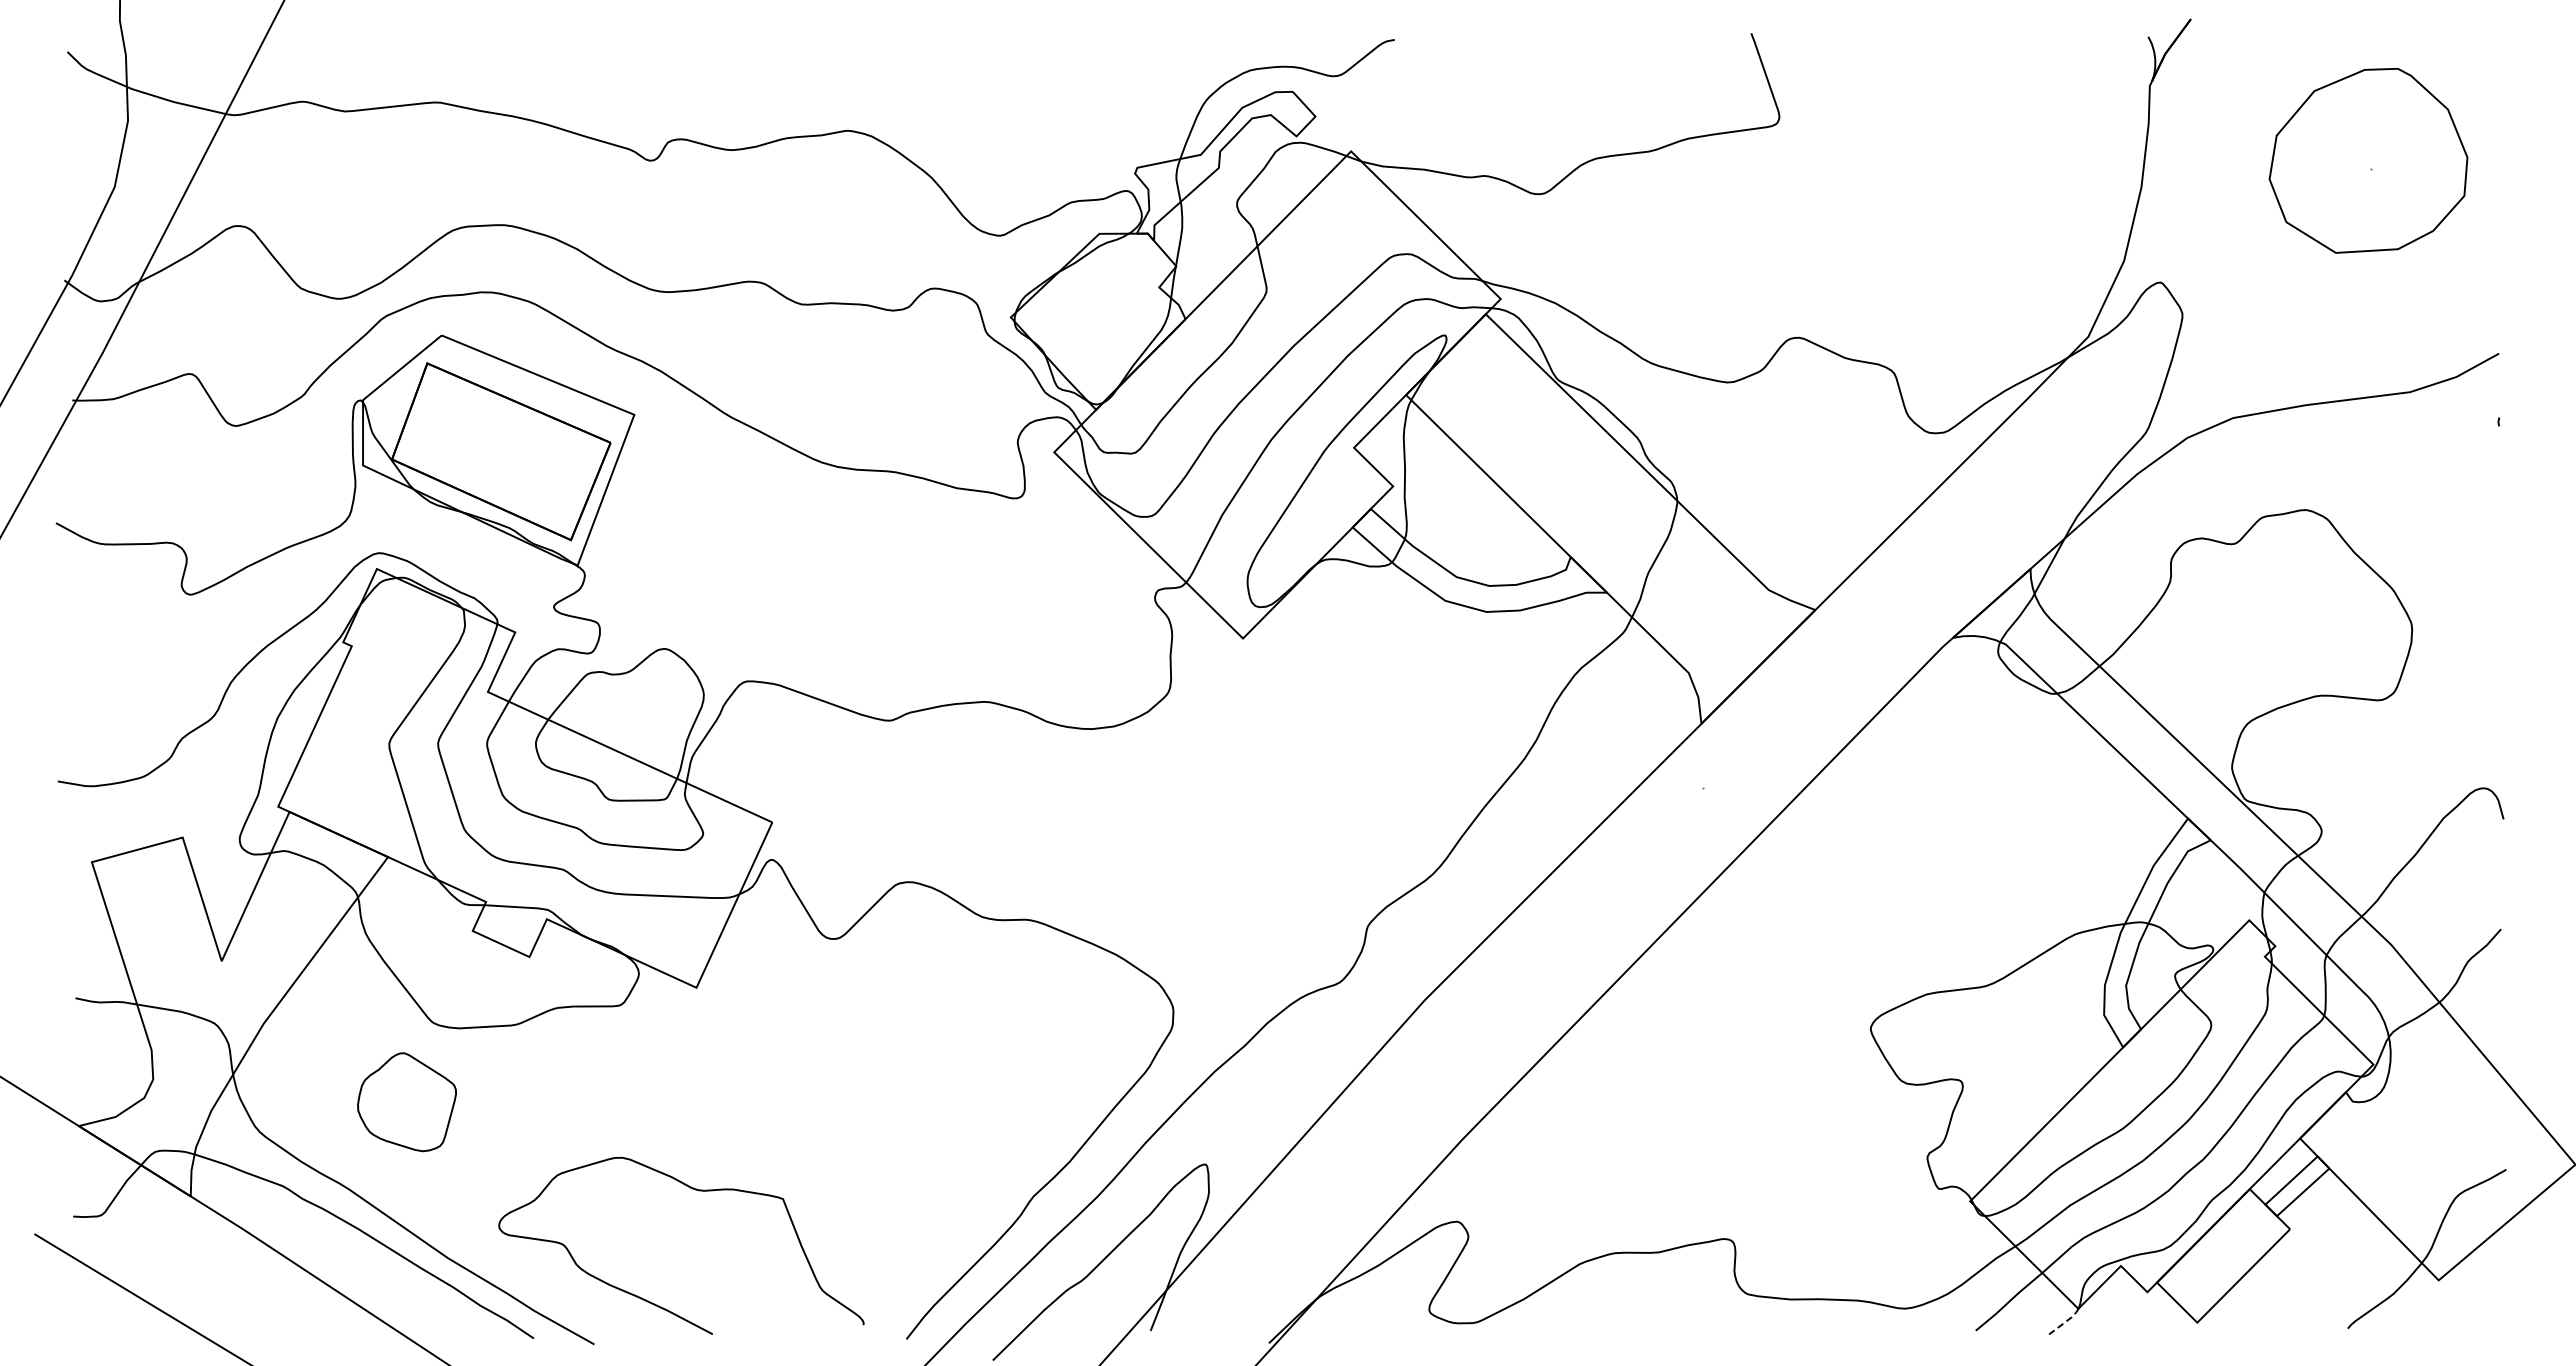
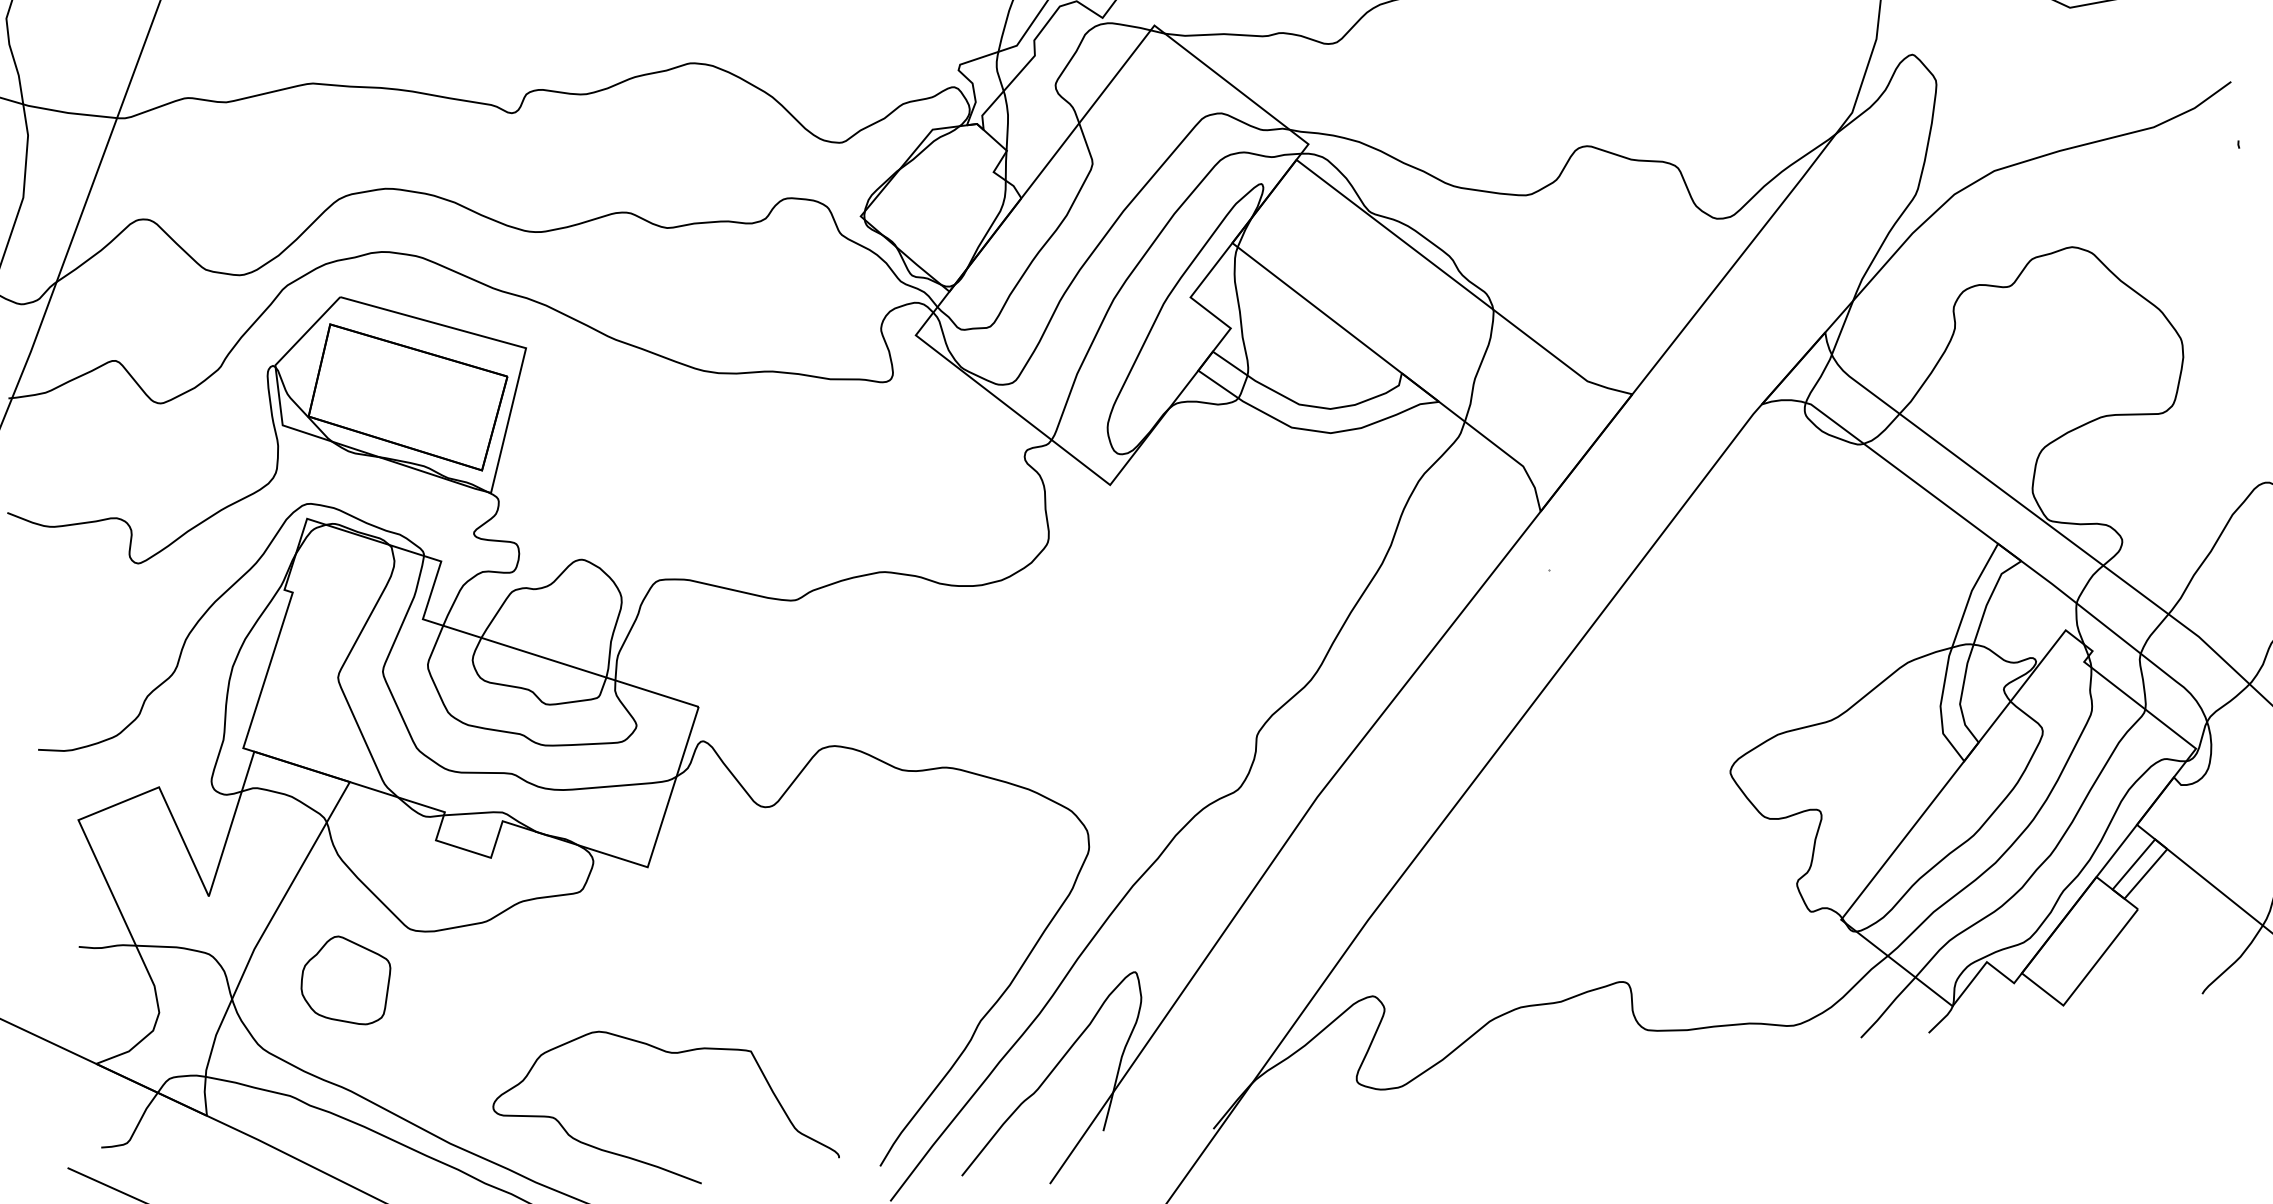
part: (406, 1102) -> (345, 981), moved
line: (2065, 1322) -> (1942, 1020), dashed -> solid

